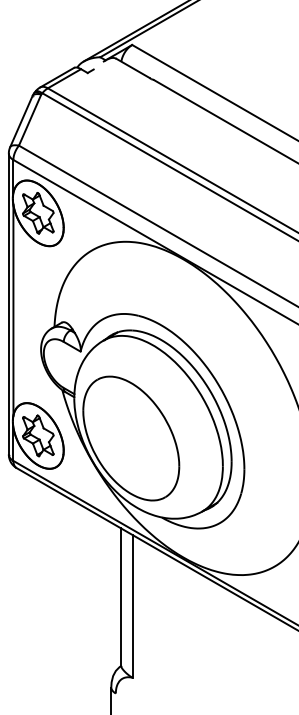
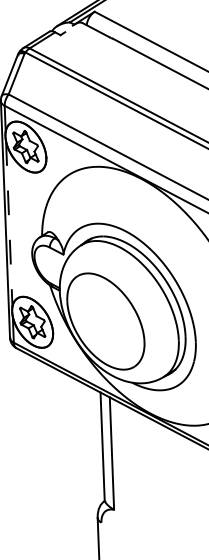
line: (13, 310) -> (9, 224), solid -> dashed

